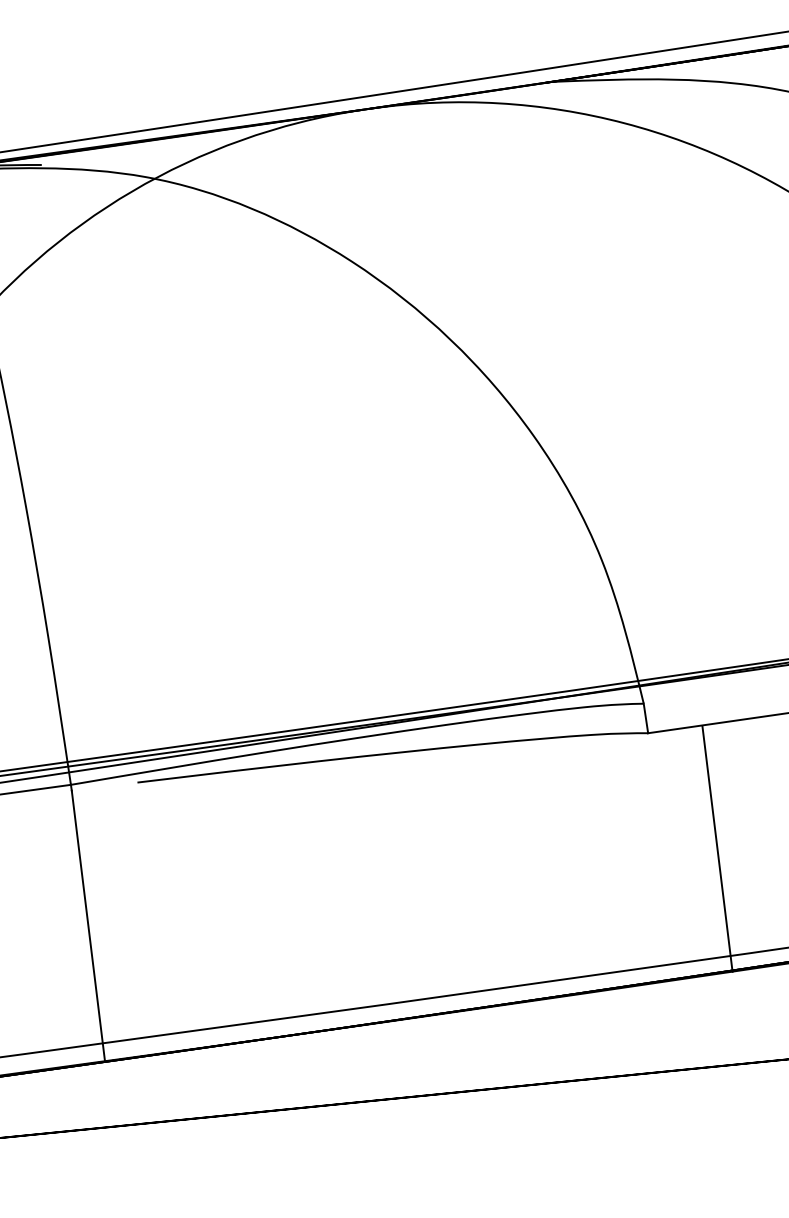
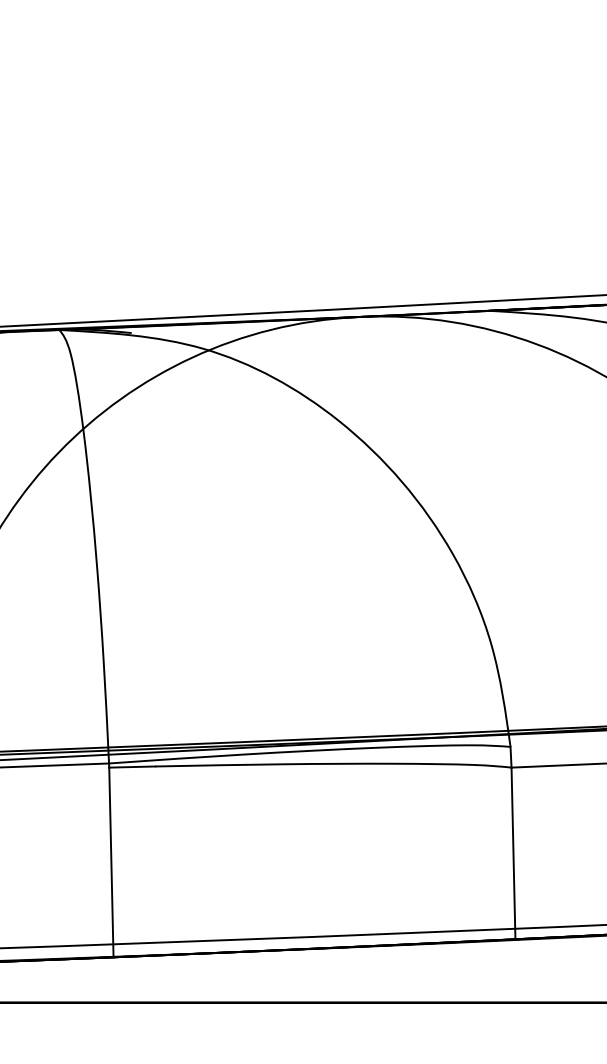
line: (104, 785) -> (132, 766), added
line: (717, 849) -> (513, 853), moved

